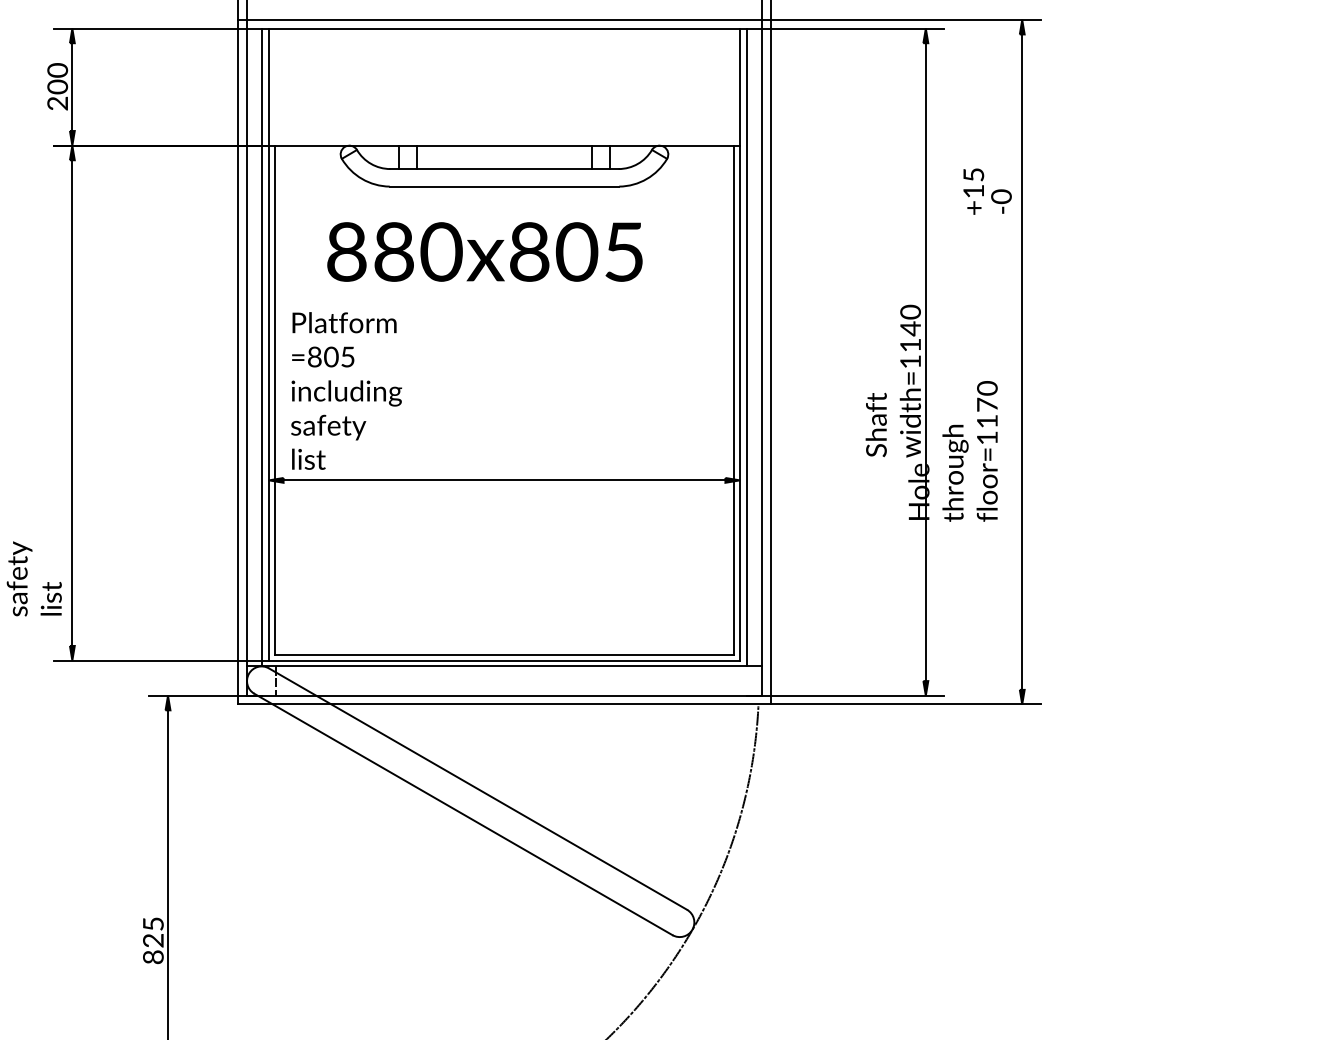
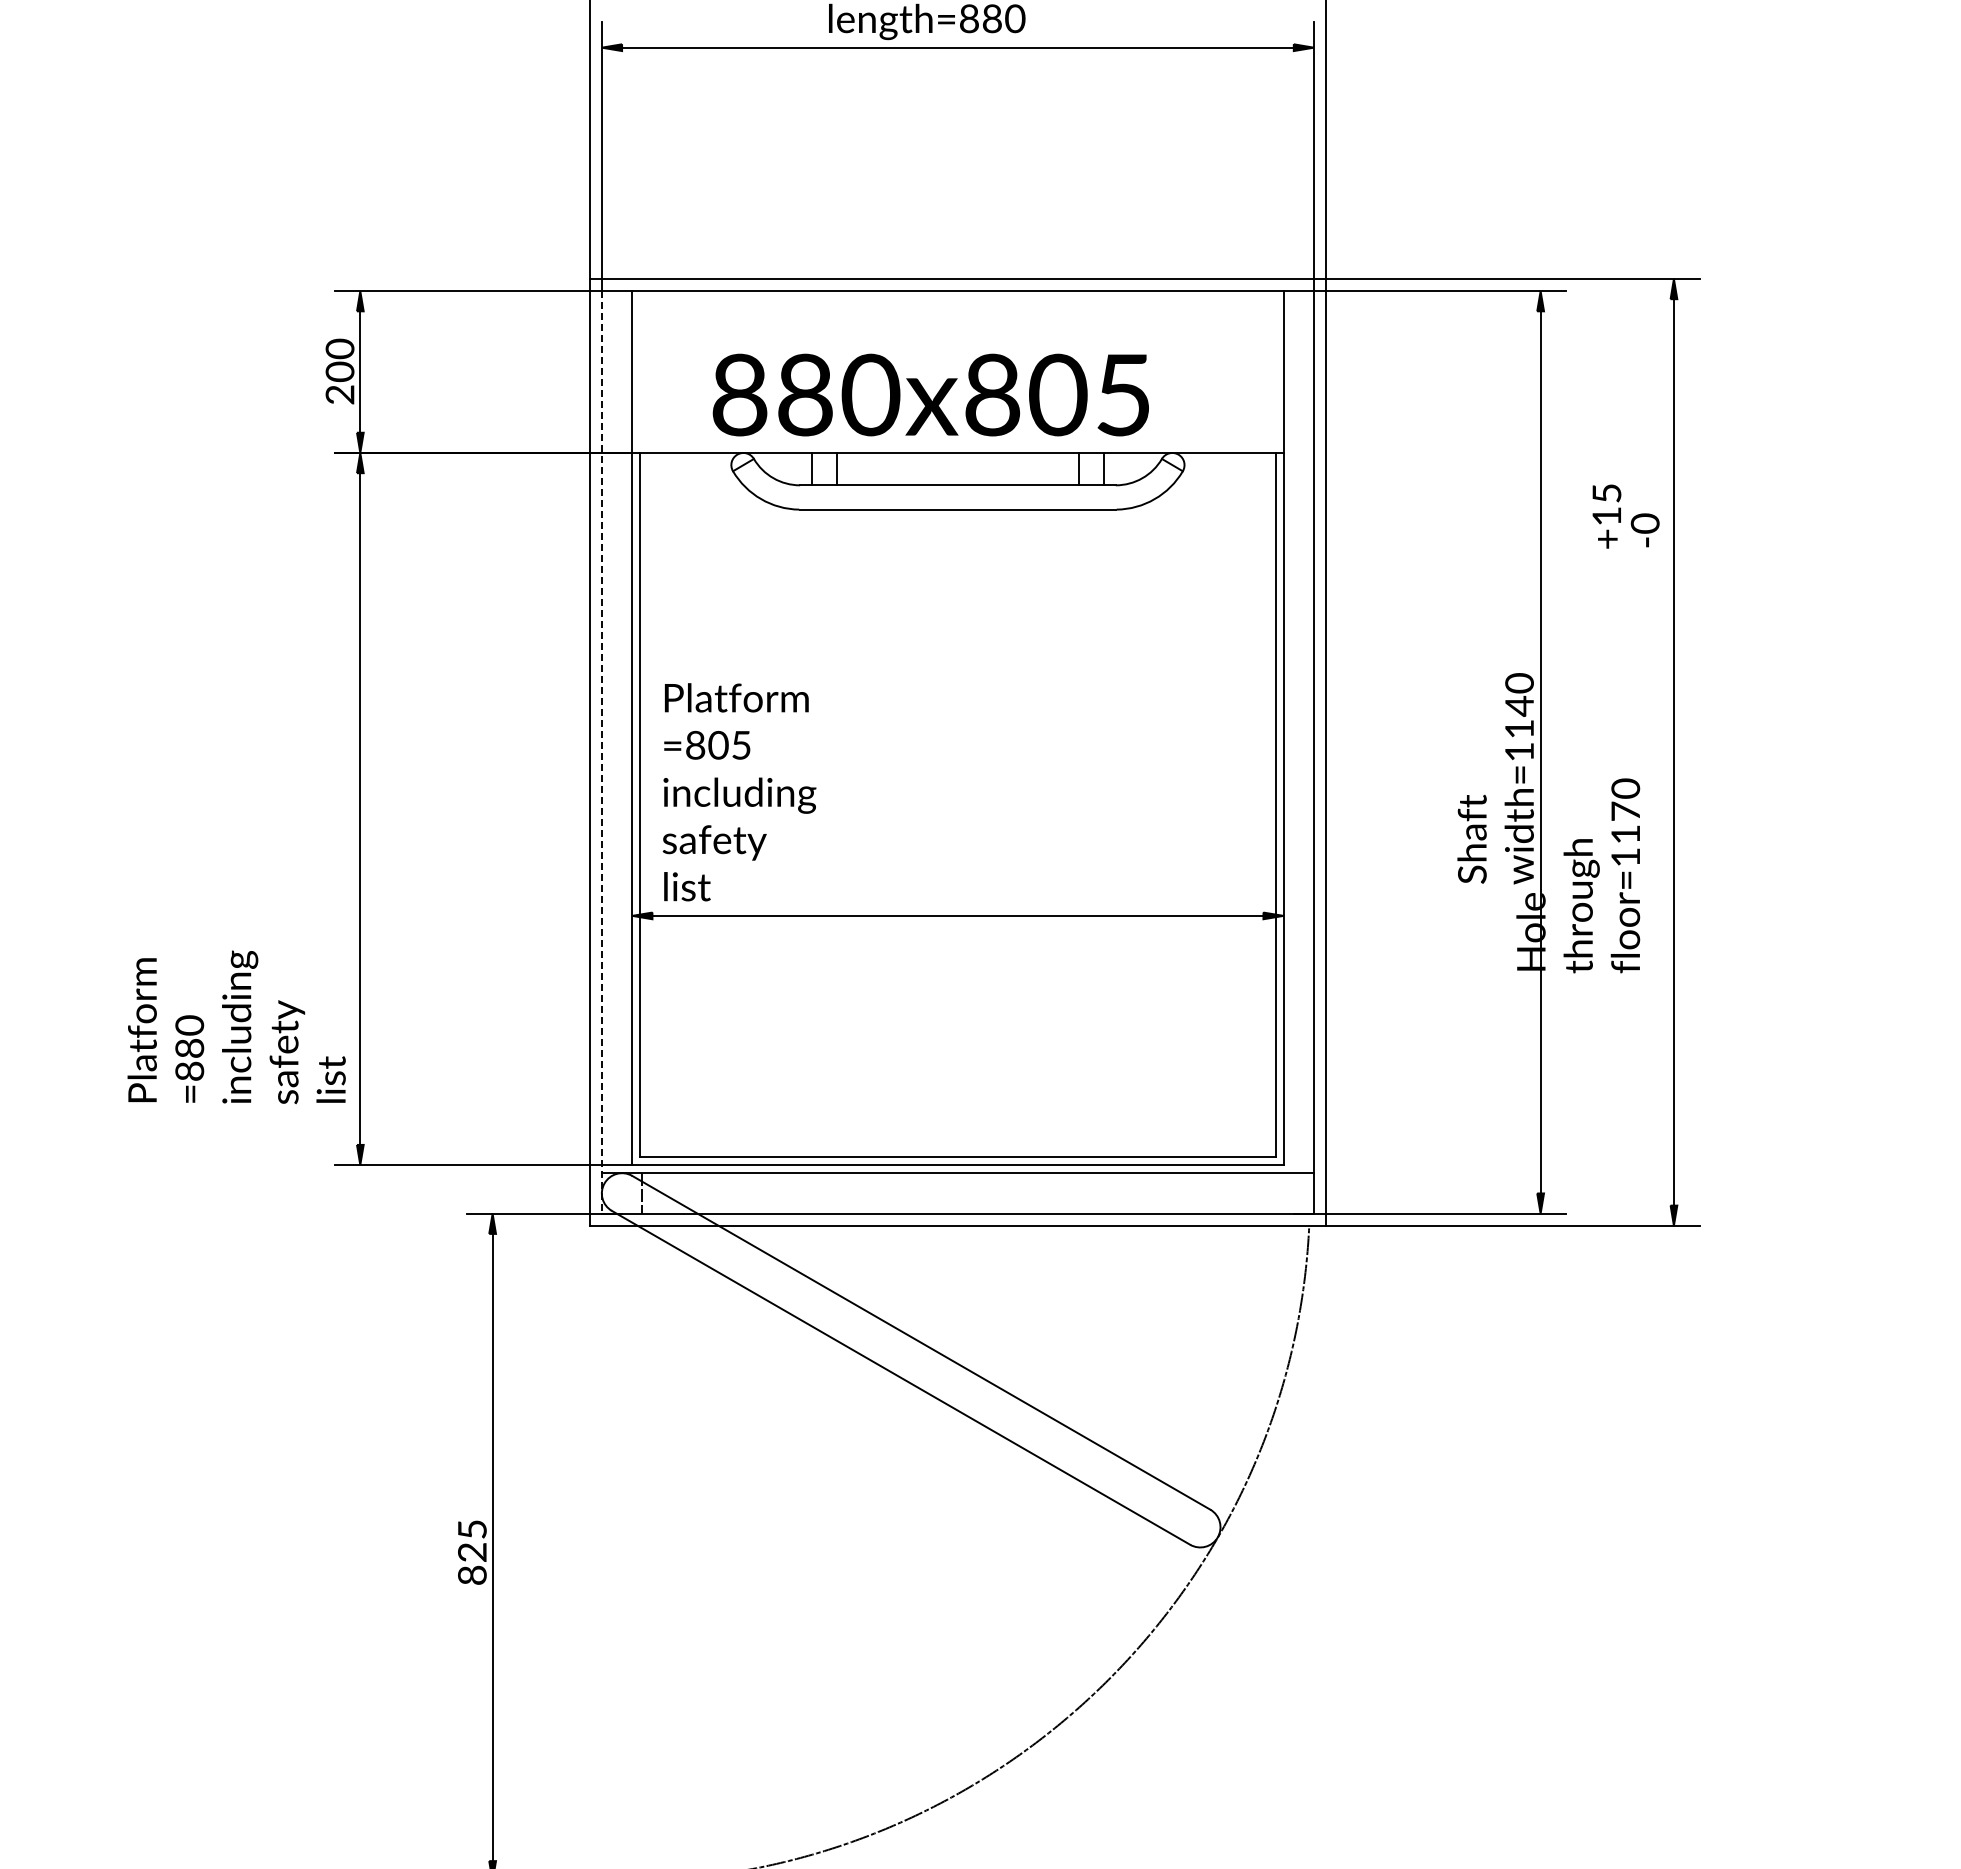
text: (484, 251) -> (930, 394), moved
line: (261, 347) -> (622, 732), removed
line: (747, 347) -> (1293, 732), removed
line: (246, 362) -> (601, 752), solid -> dashed

